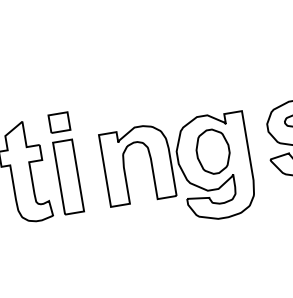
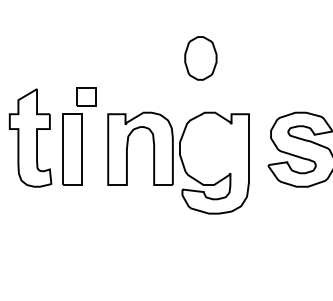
part: (59, 122) -> (86, 96), moved
part: (212, 151) -> (200, 58), moved

